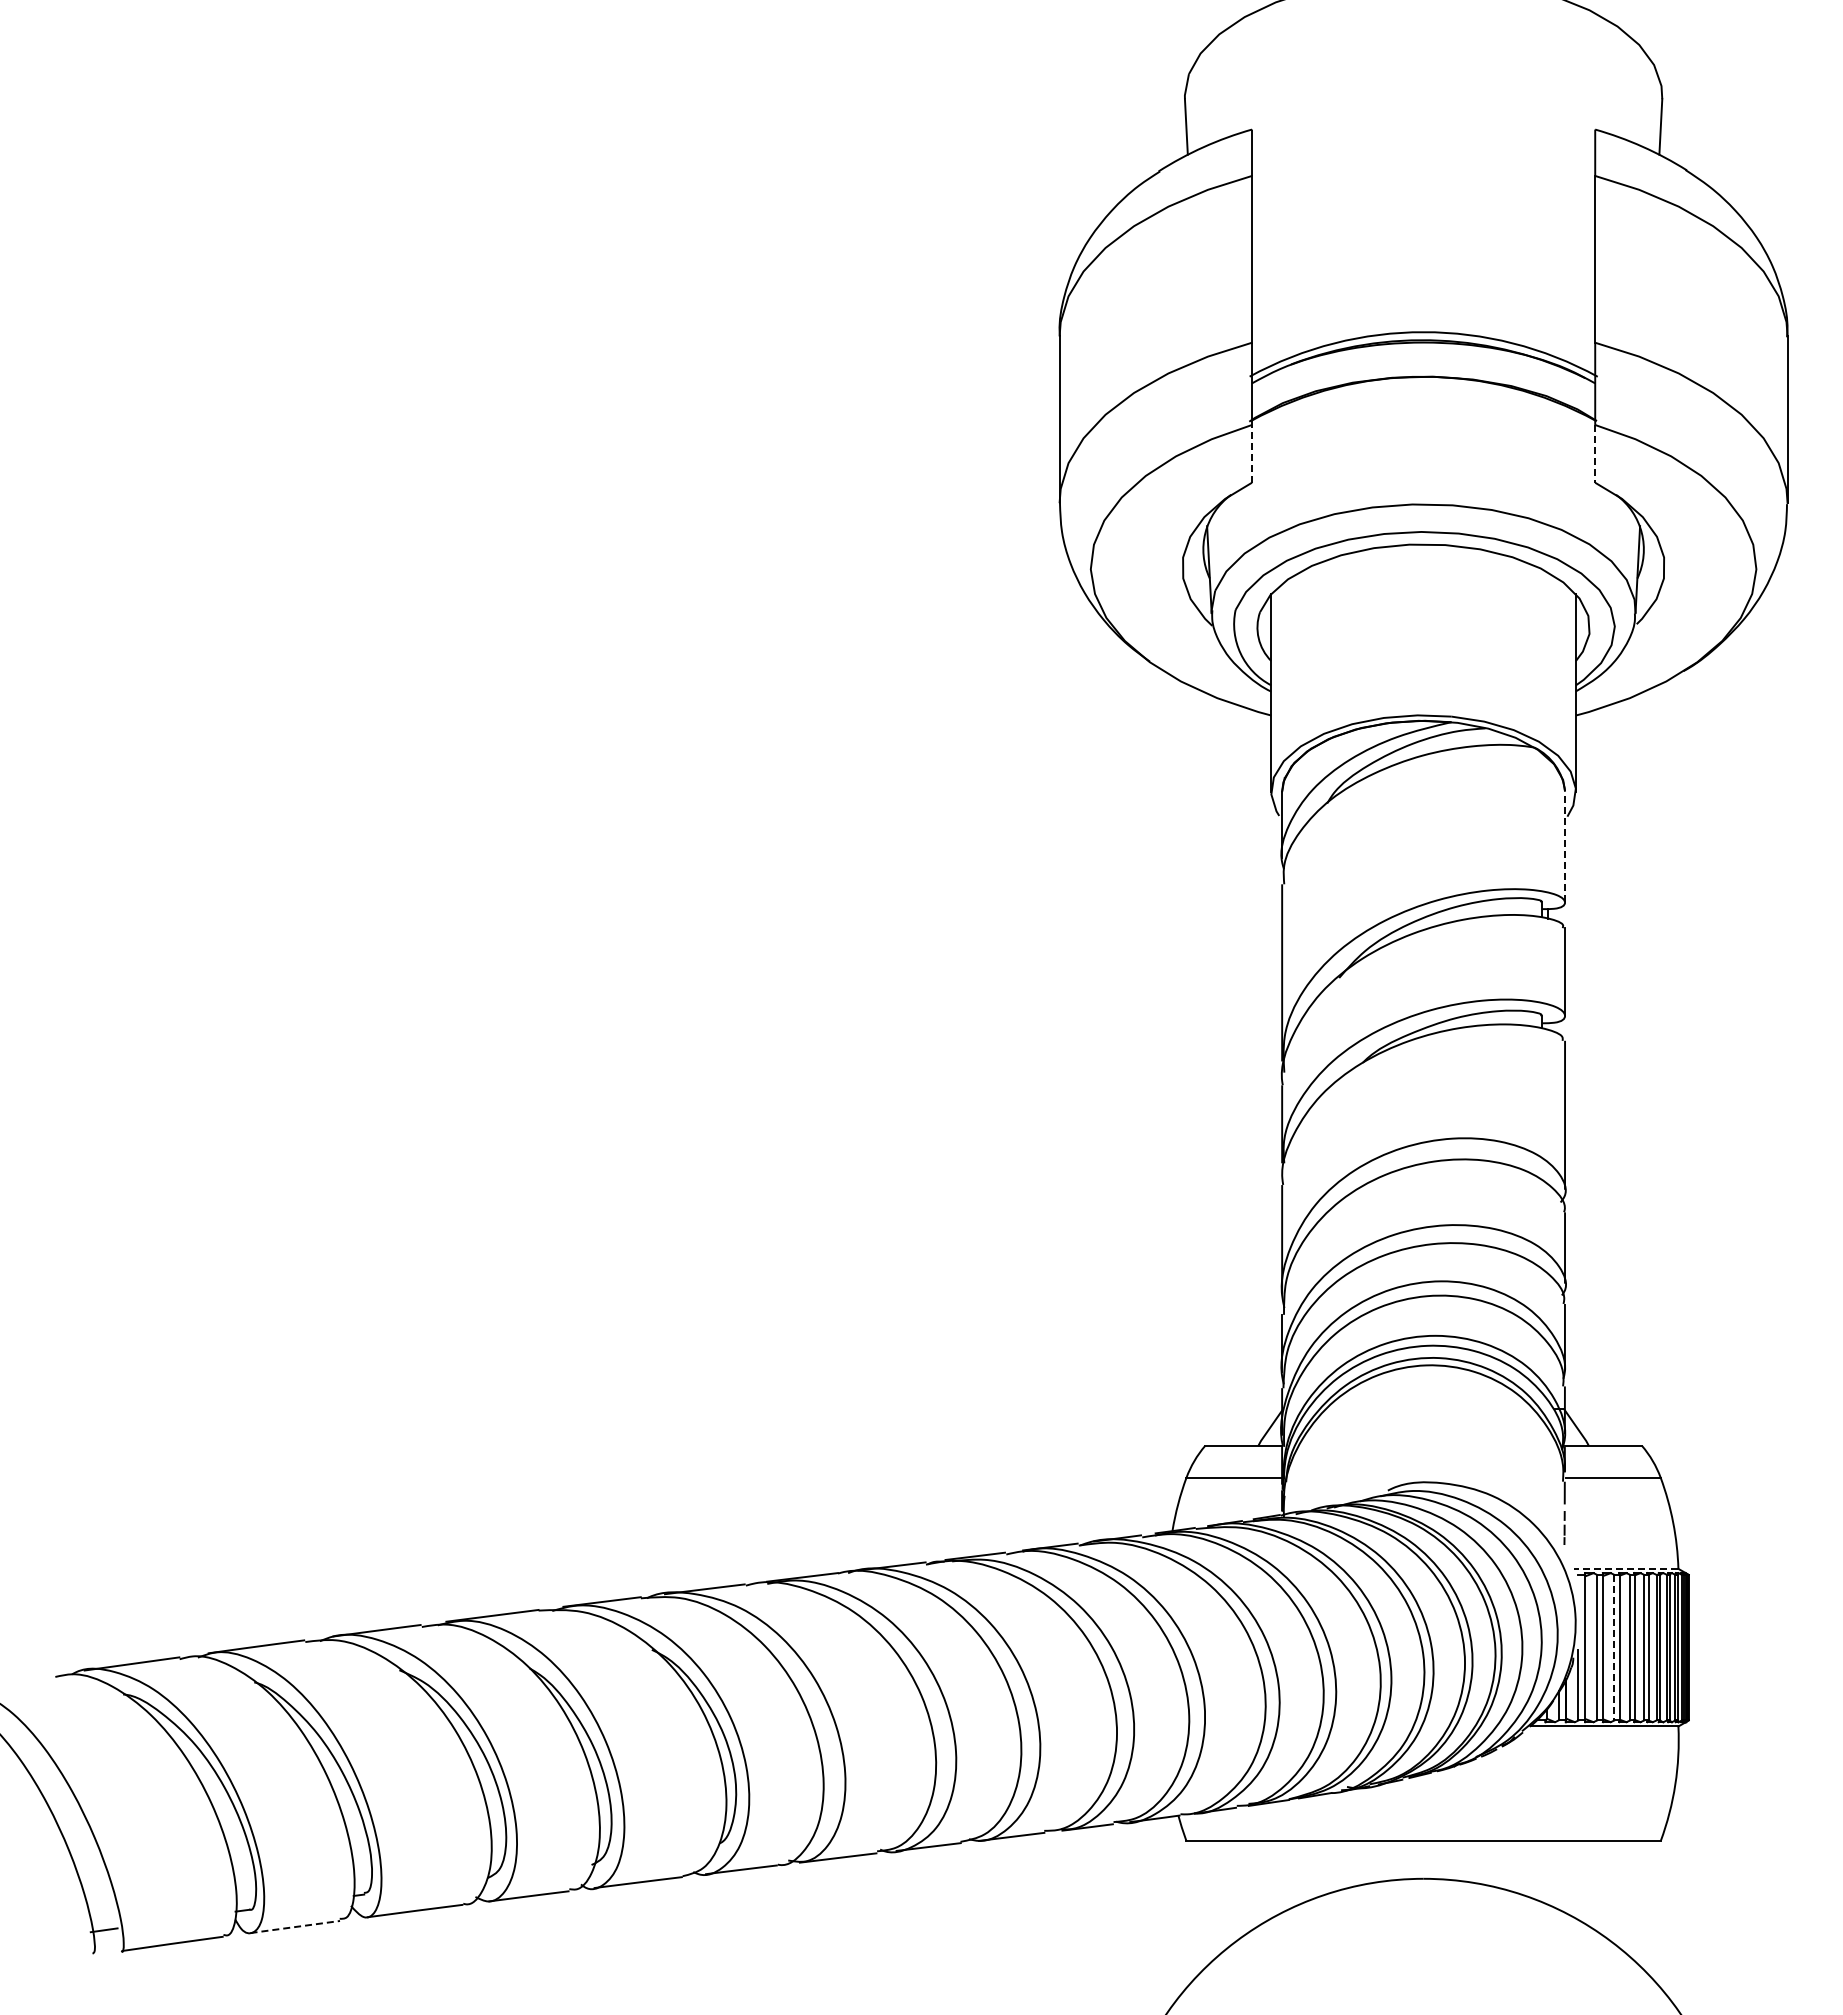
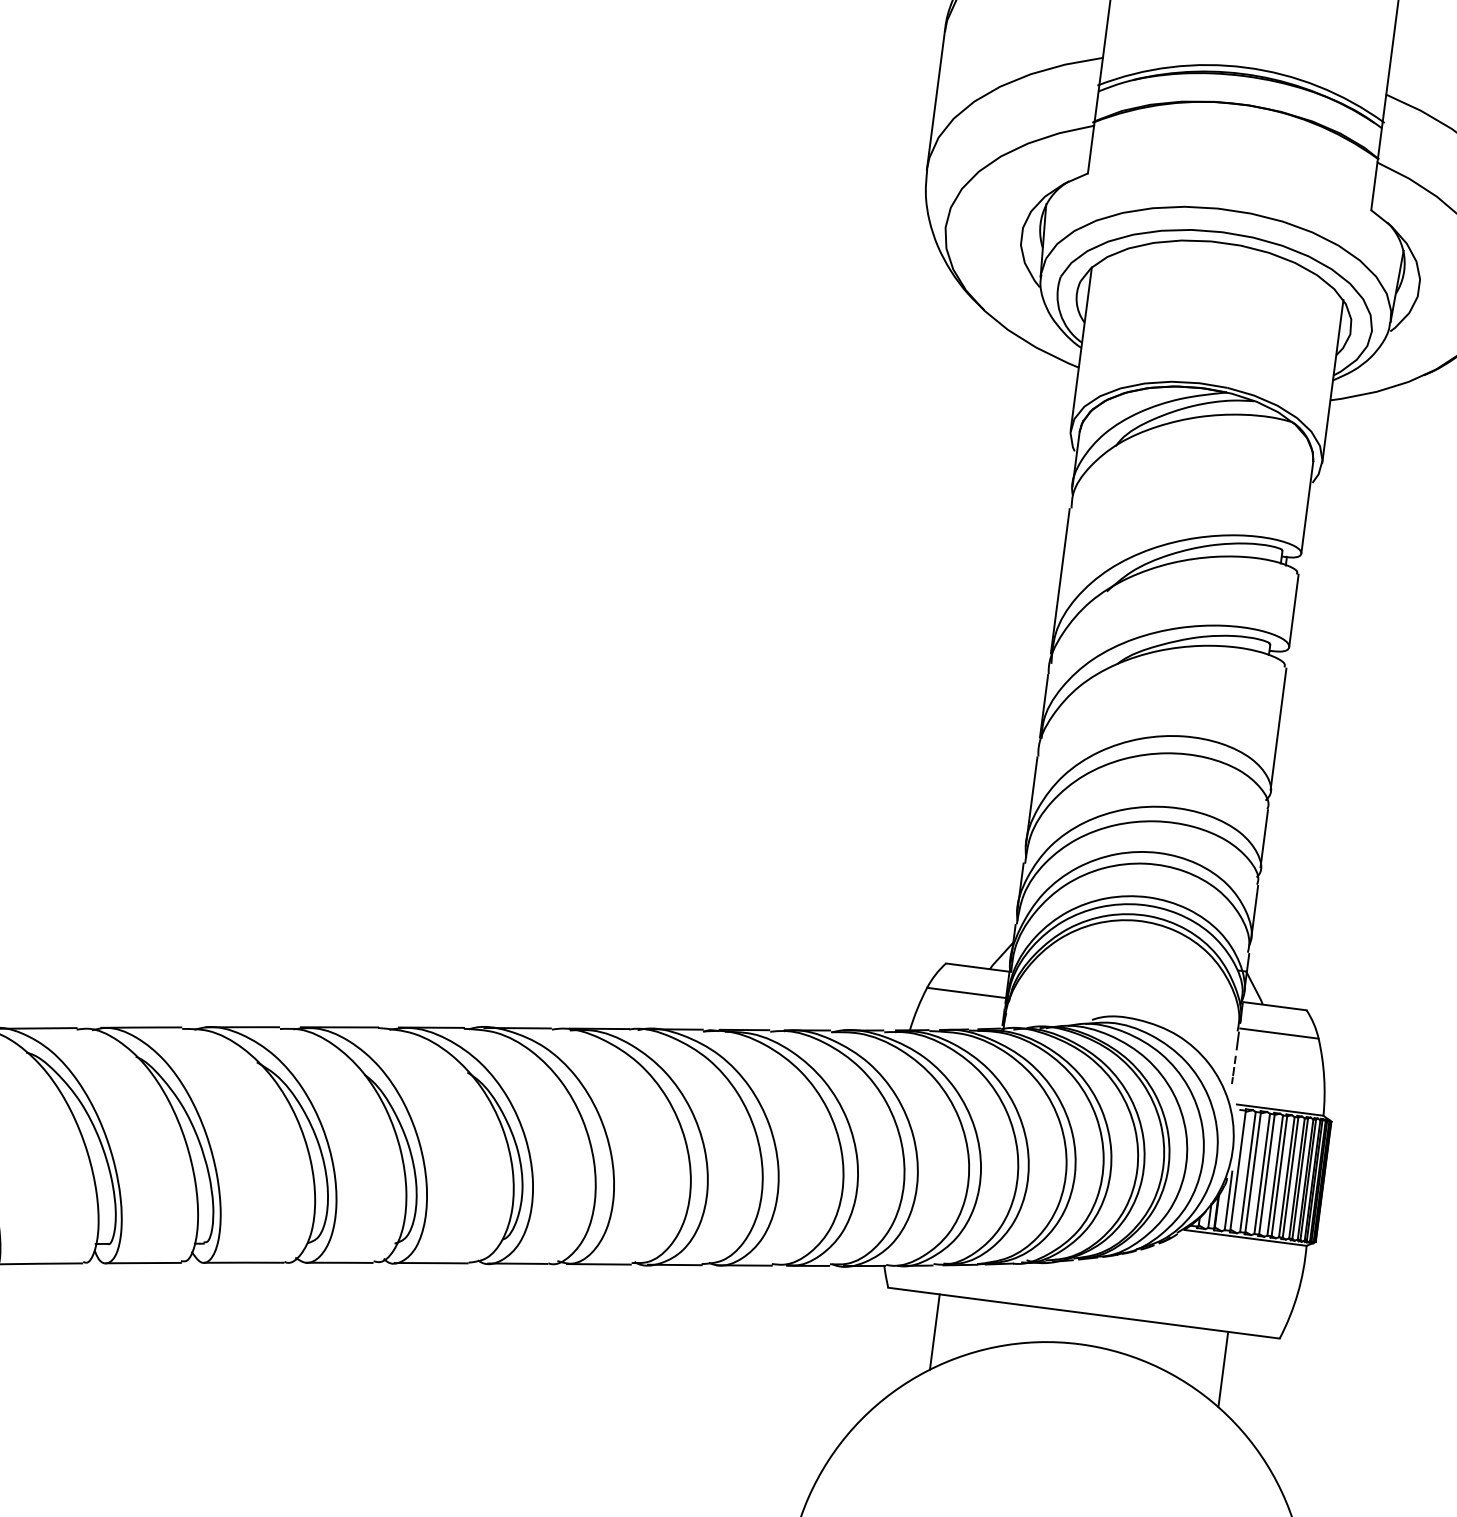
line: (1251, 453) -> (1090, 149), dashed -> solid
line: (1595, 453) -> (1374, 186), dashed -> solid
line: (1565, 846) -> (1307, 507), dashed -> solid
line: (1625, 1568) -> (1279, 1109), dashed -> solid
line: (1614, 1647) -> (1262, 1173), dashed -> solid
line: (1248, 1886) -> (934, 1331), added
line: (1598, 1886) -> (1223, 1369), added
line: (295, 1926) -> (143, 1262), dashed -> solid

